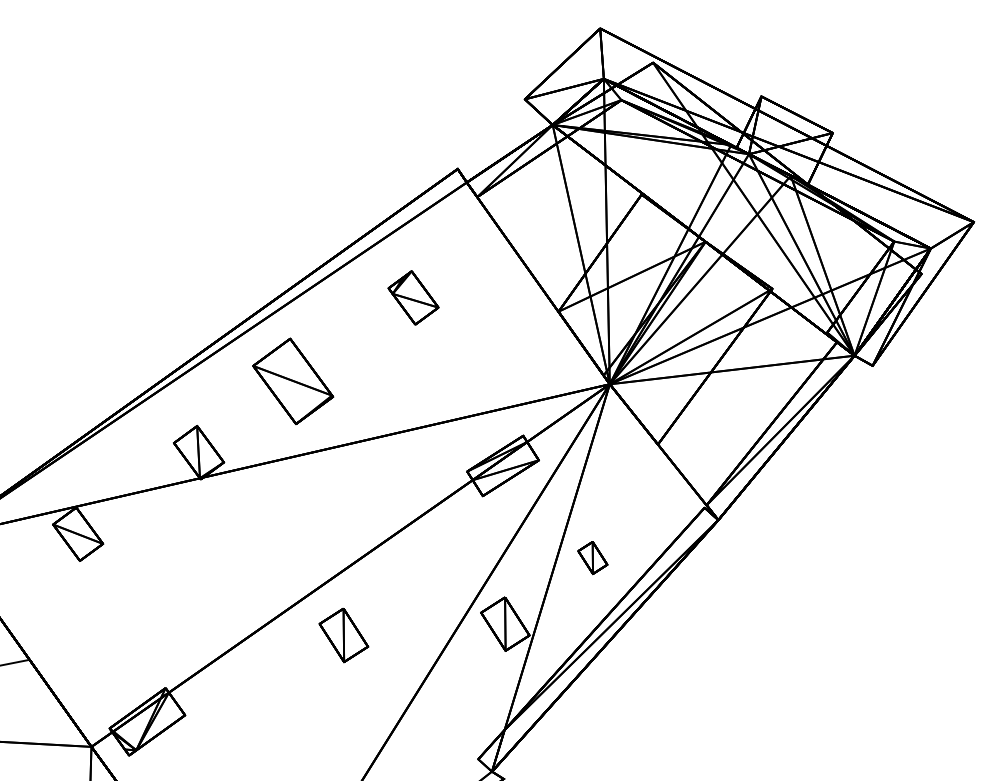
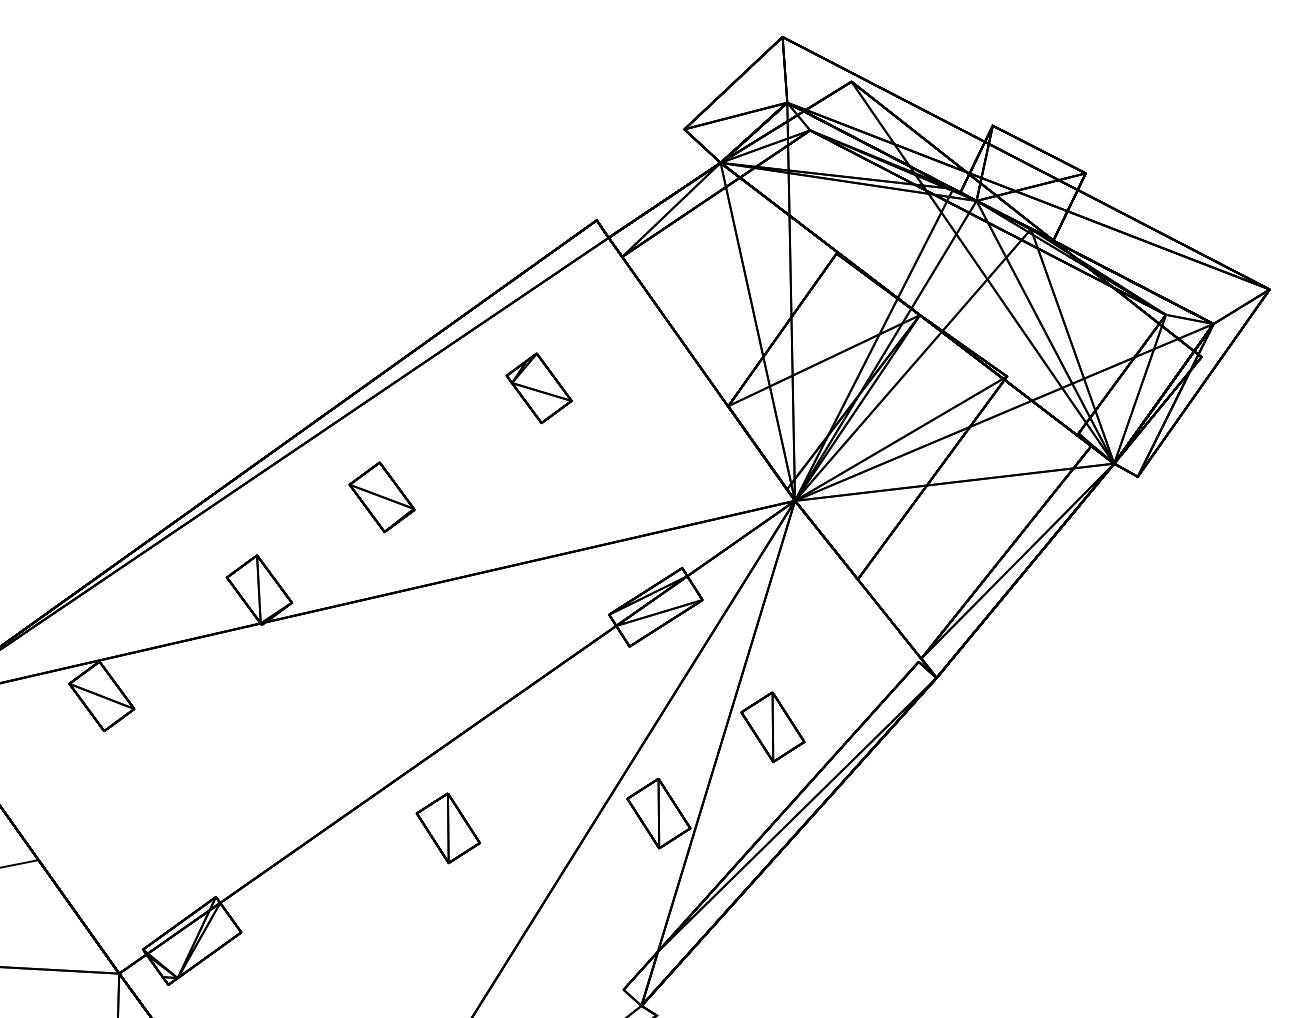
part: (292, 381) -> (381, 497), size x0.62
part: (592, 558) -> (772, 727), size x1.67

